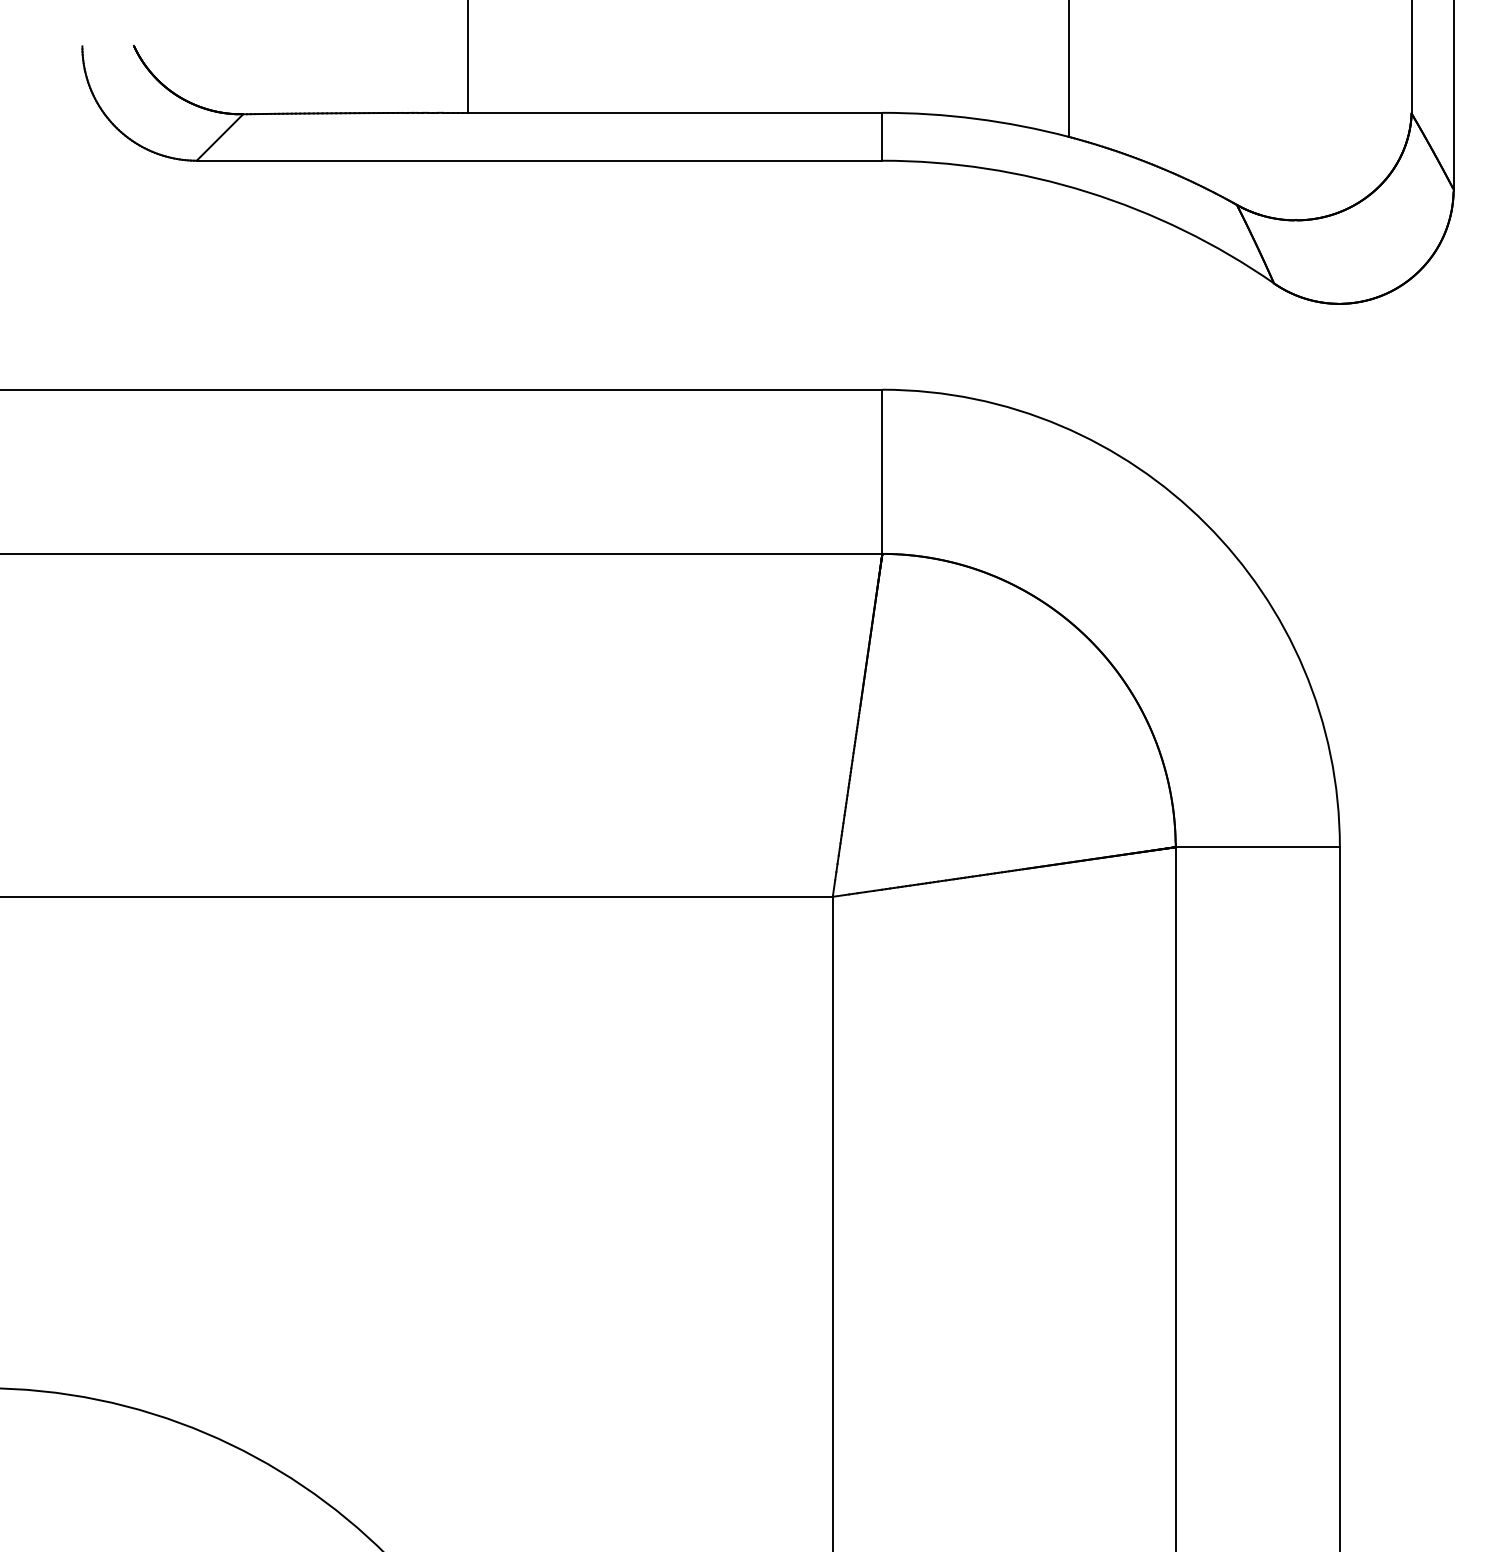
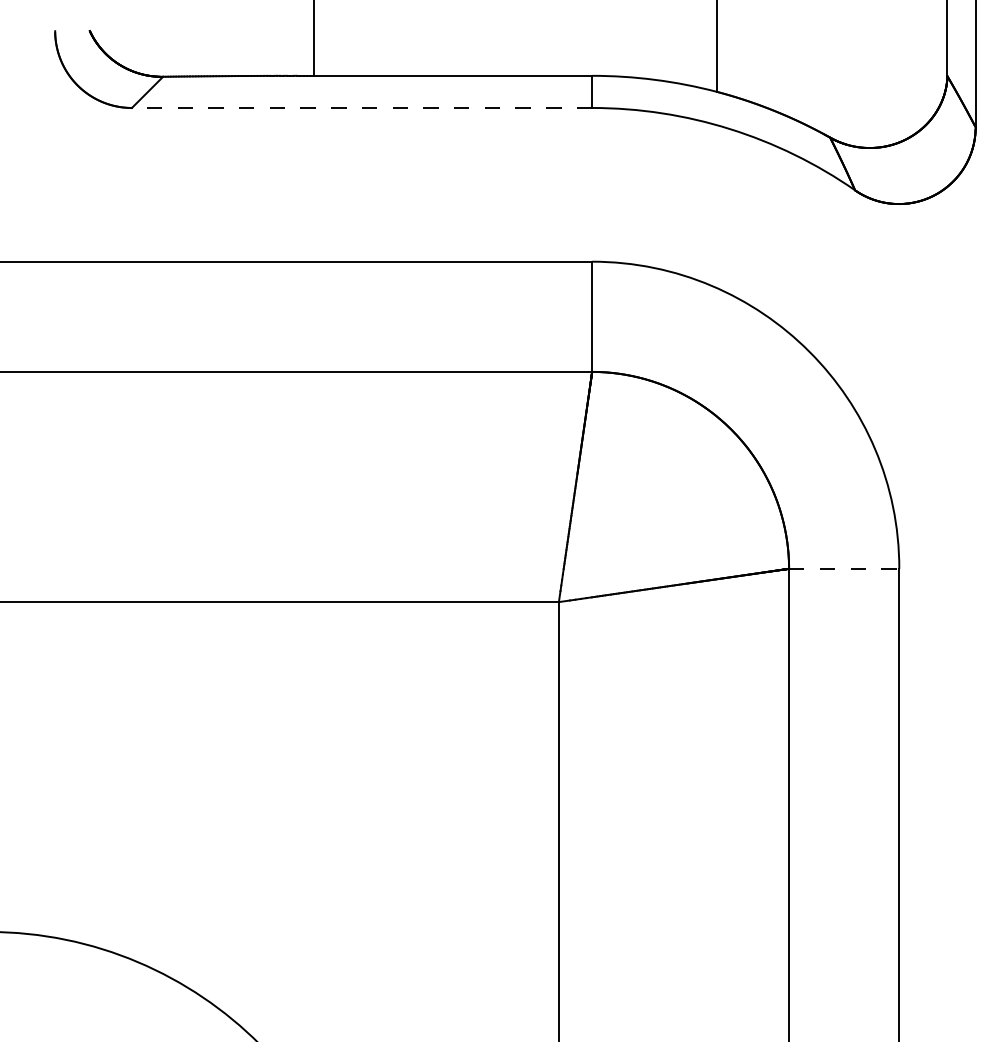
line: (538, 160) -> (361, 107), solid -> dashed
line: (1258, 846) -> (844, 568), solid -> dashed

